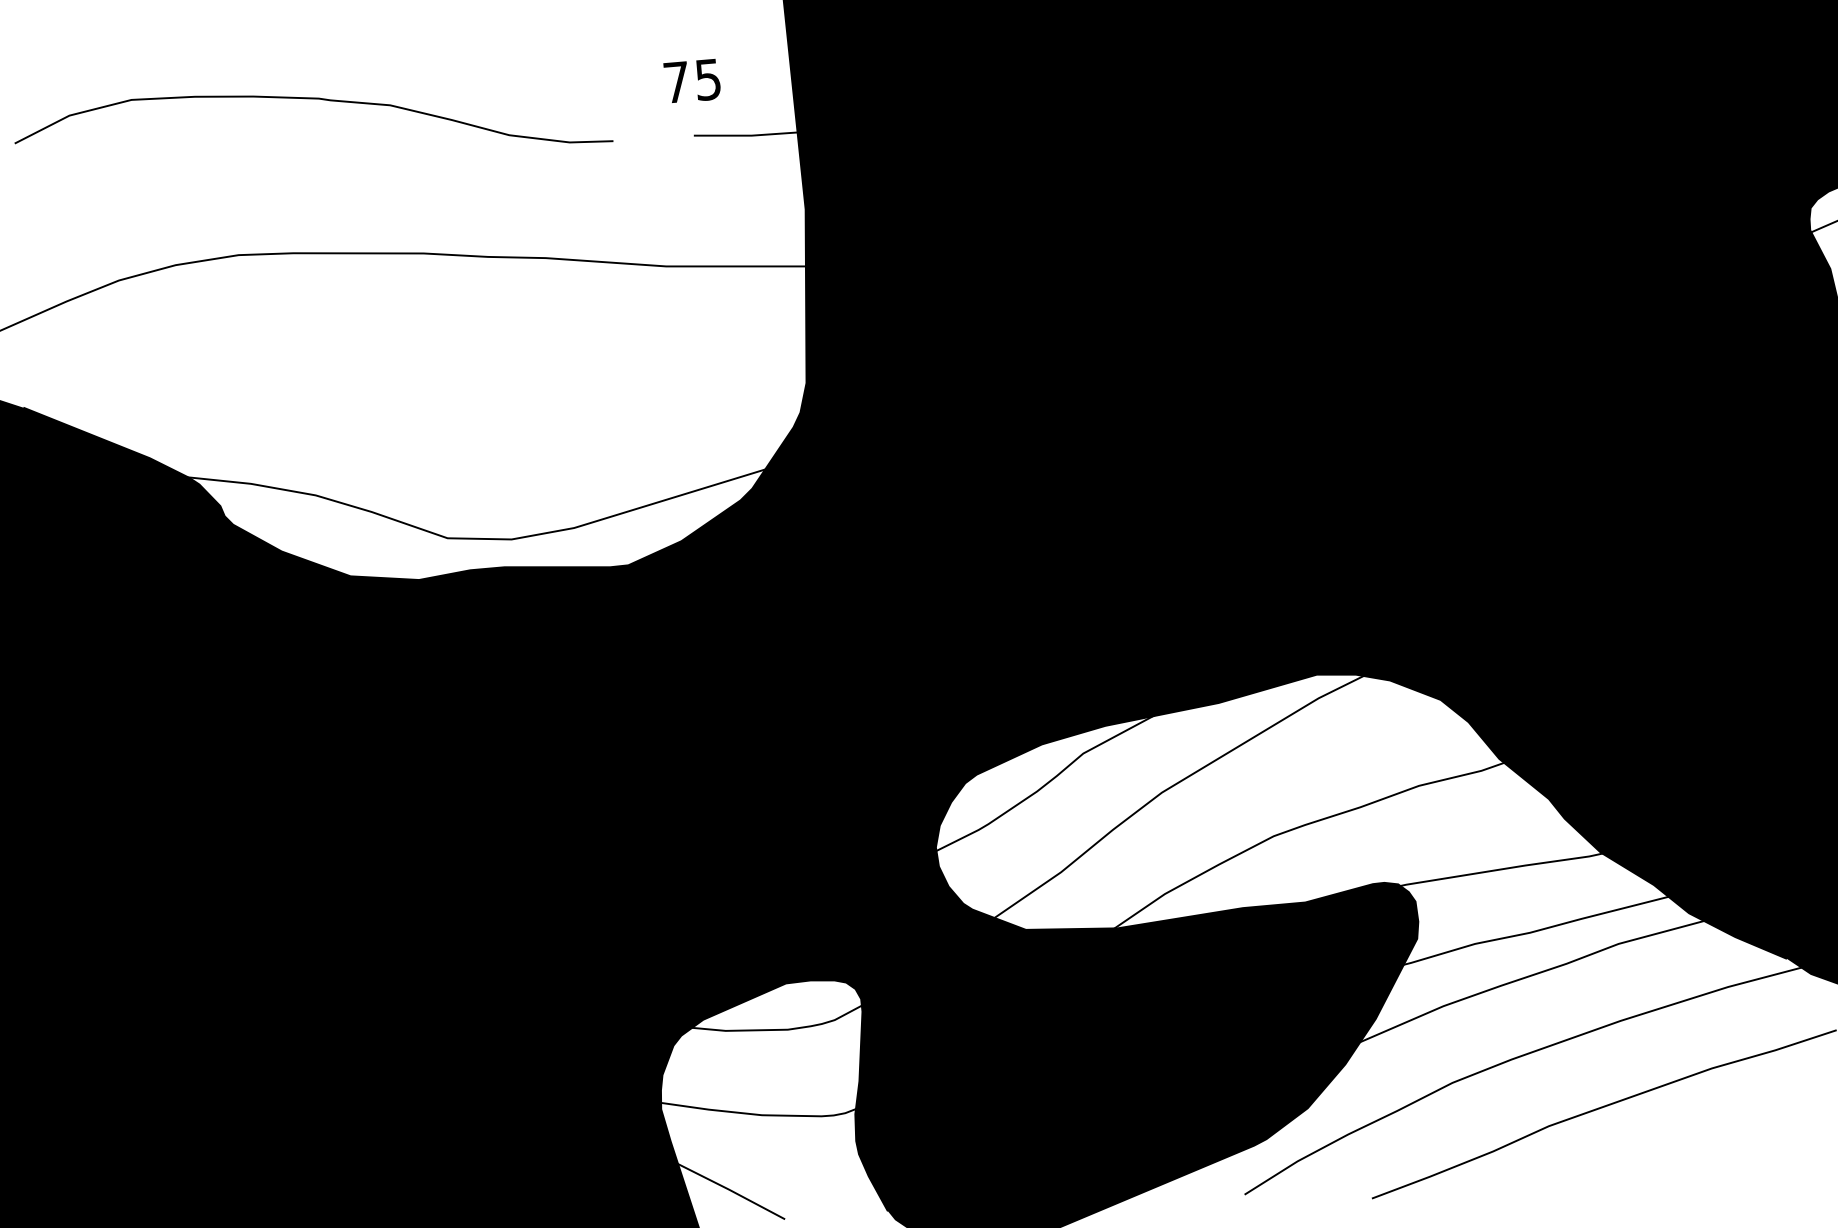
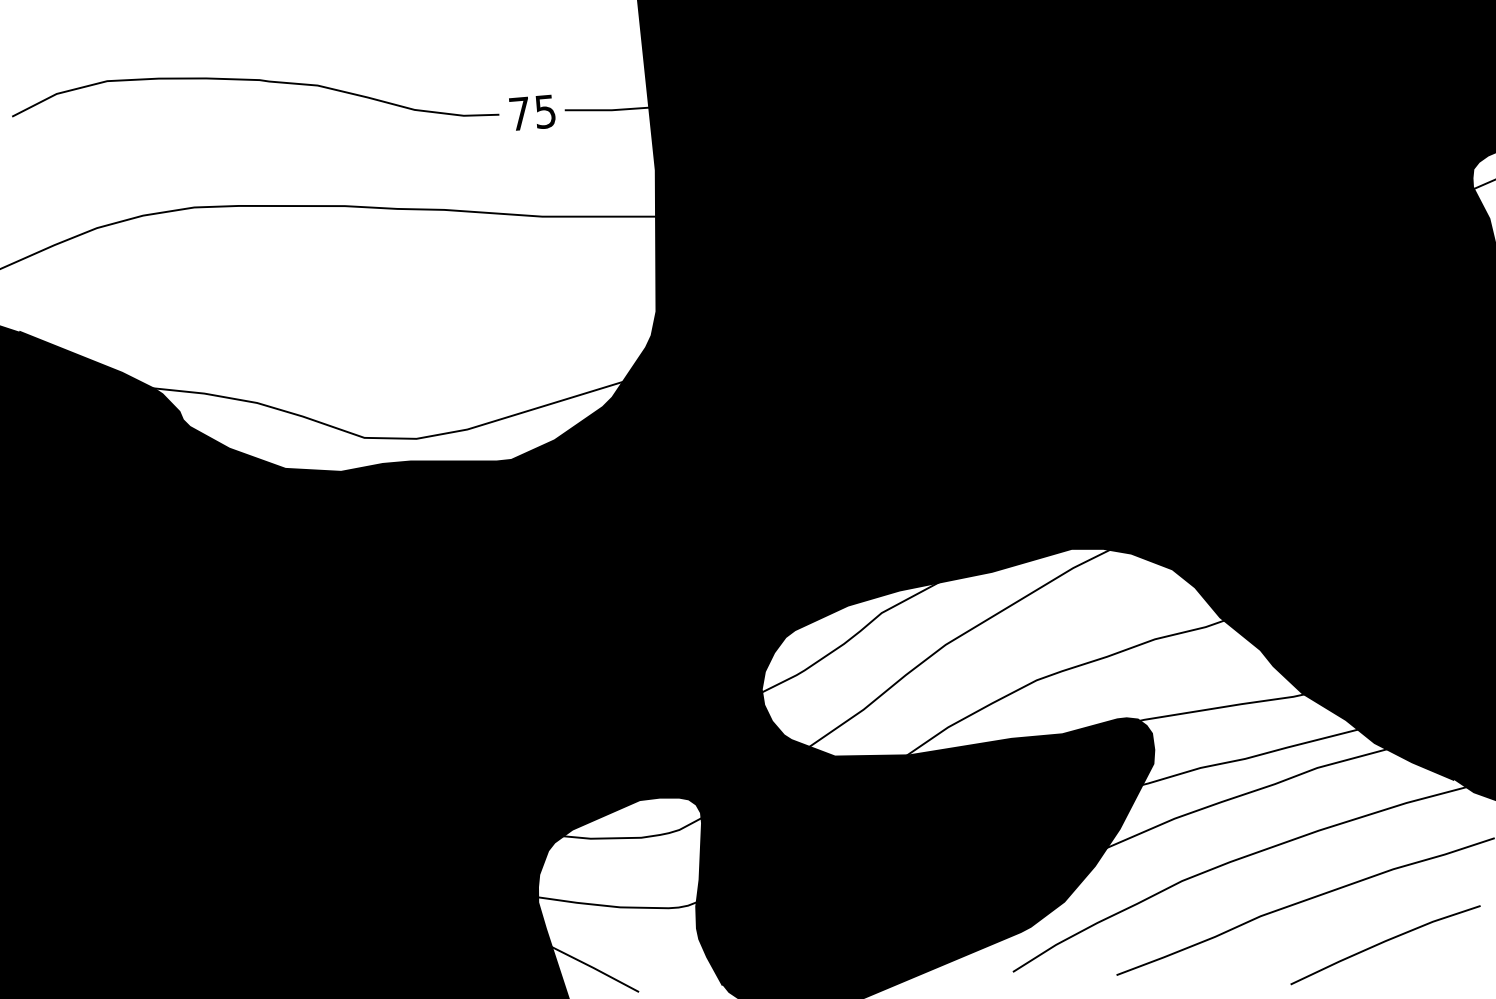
text: (692, 80) -> (532, 112), moved
line: (1699, 1159) -> (1383, 943), added

